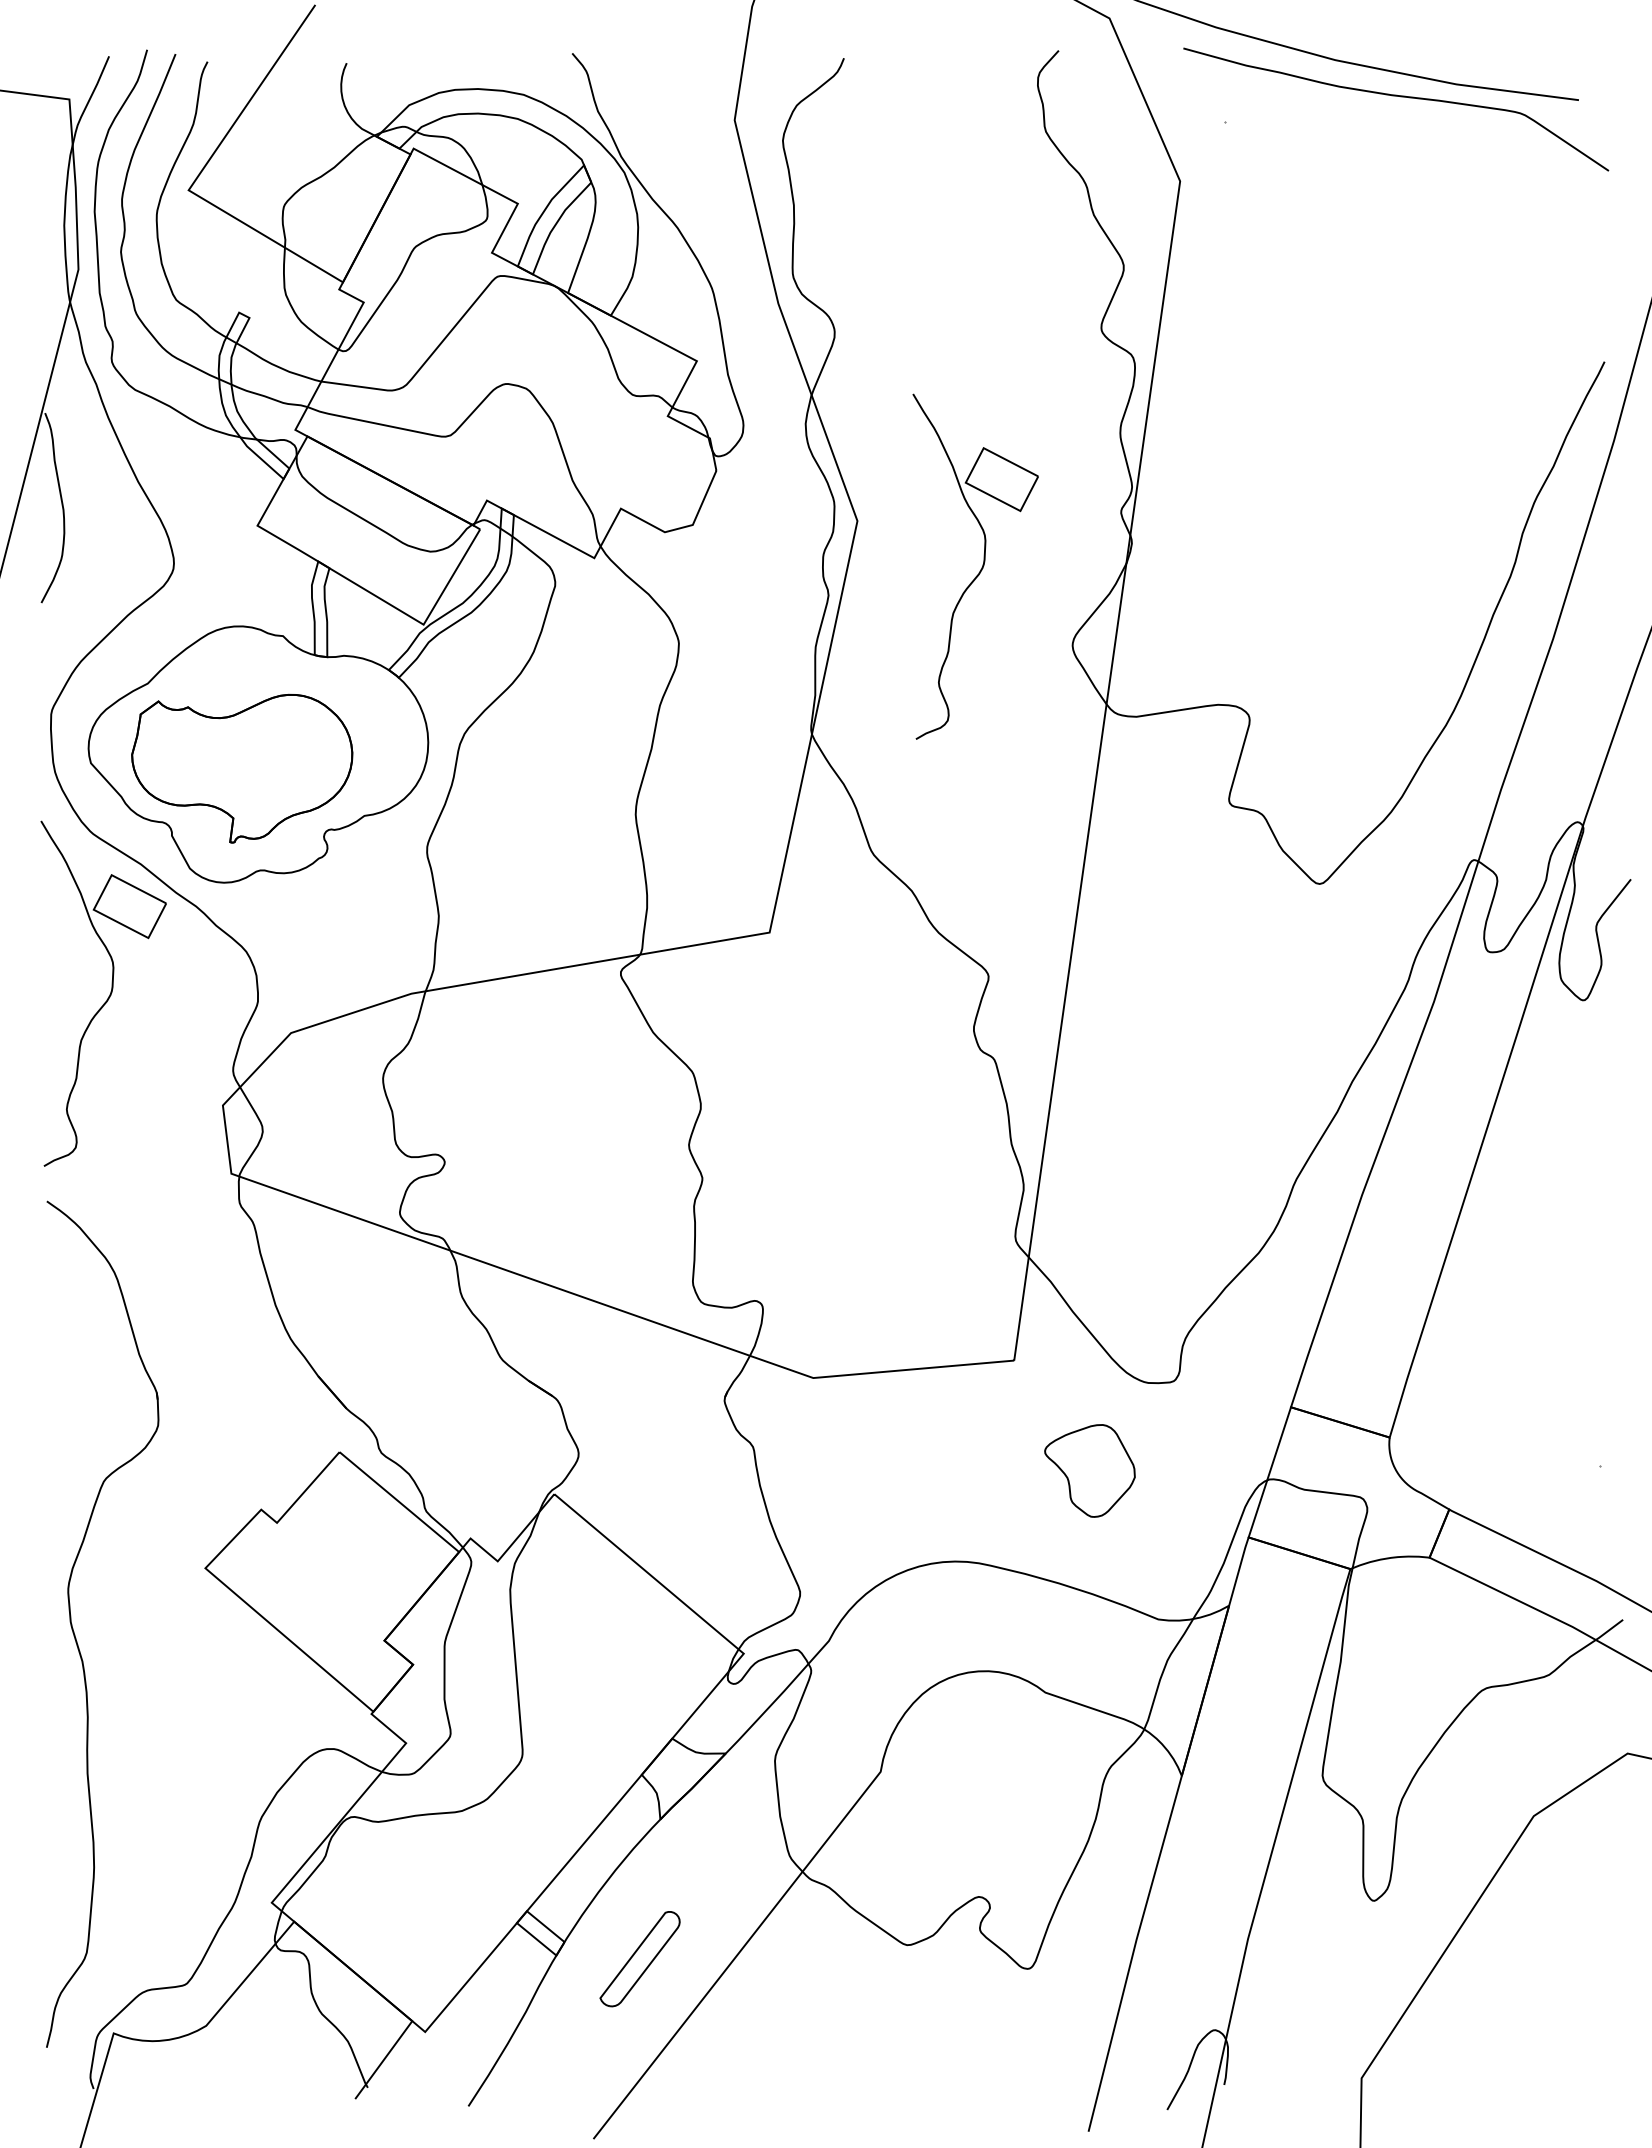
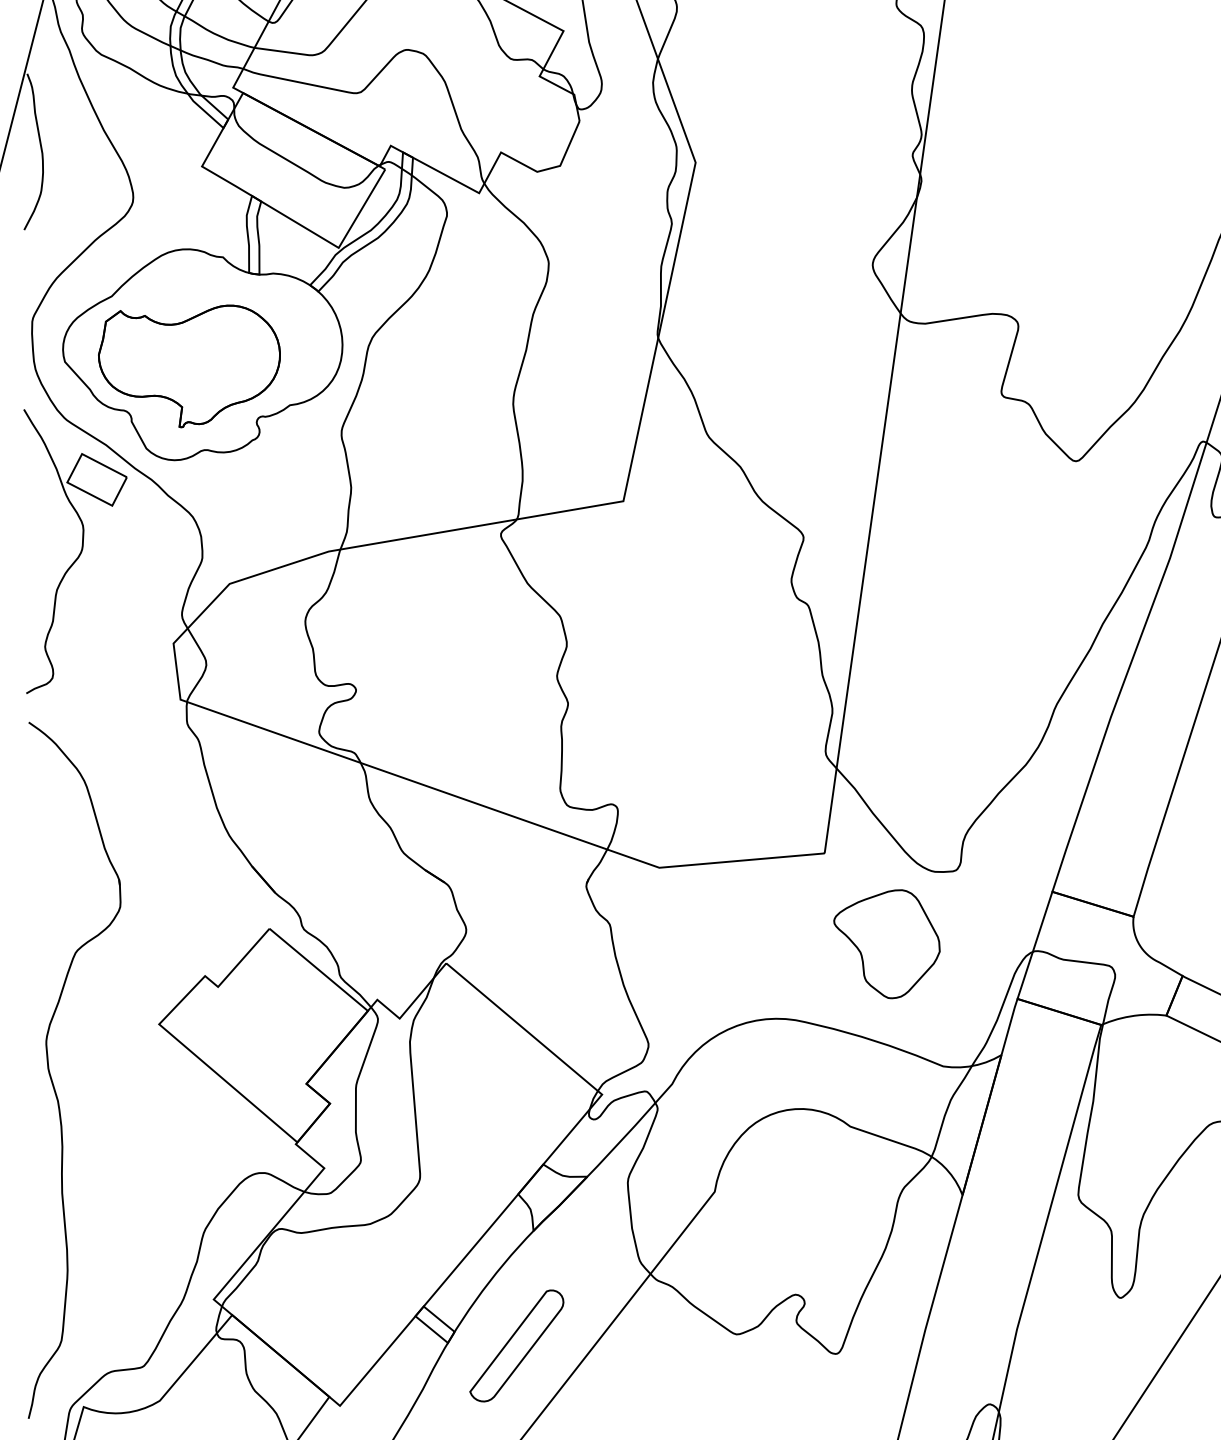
part: (975, 566) -> (792, 200), removed
part: (1089, 1470) -> (886, 943), size x1.43
part: (639, 1958) -> (516, 1345), size x1.43

